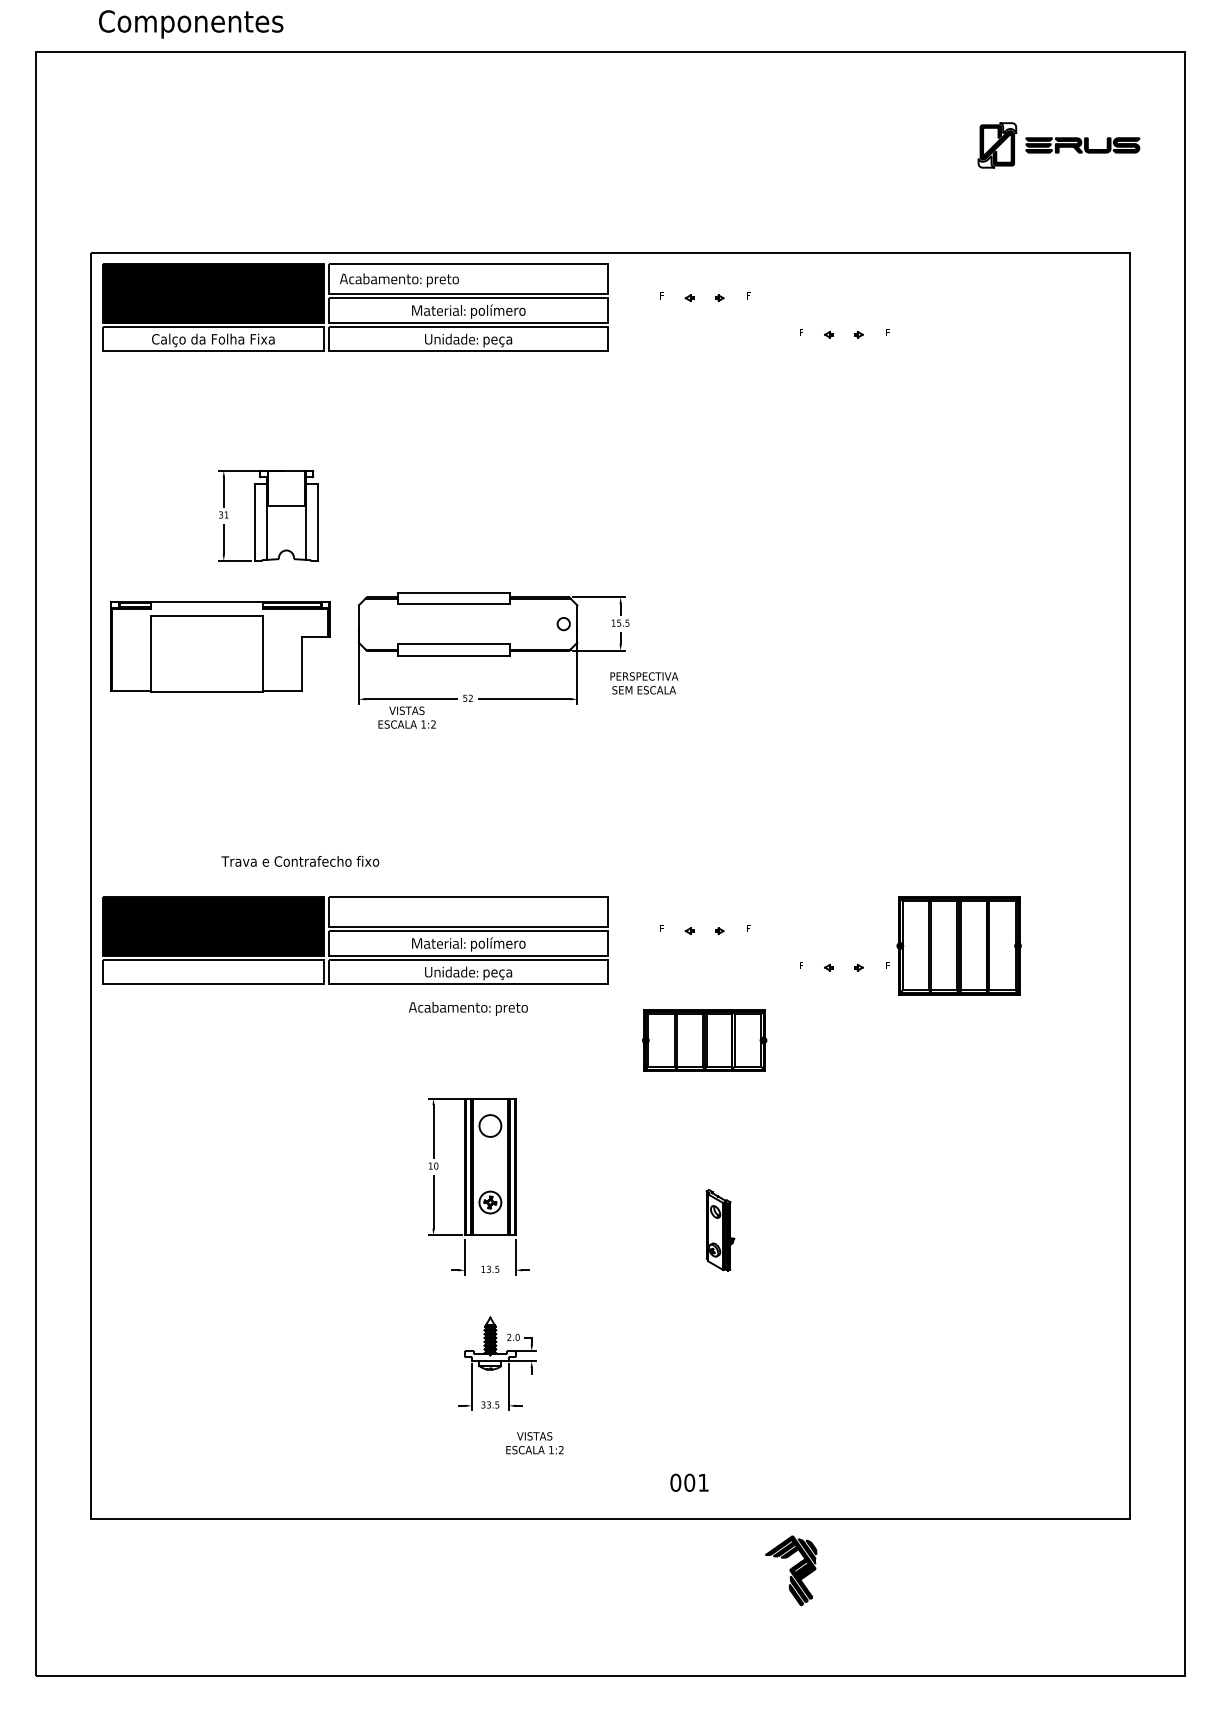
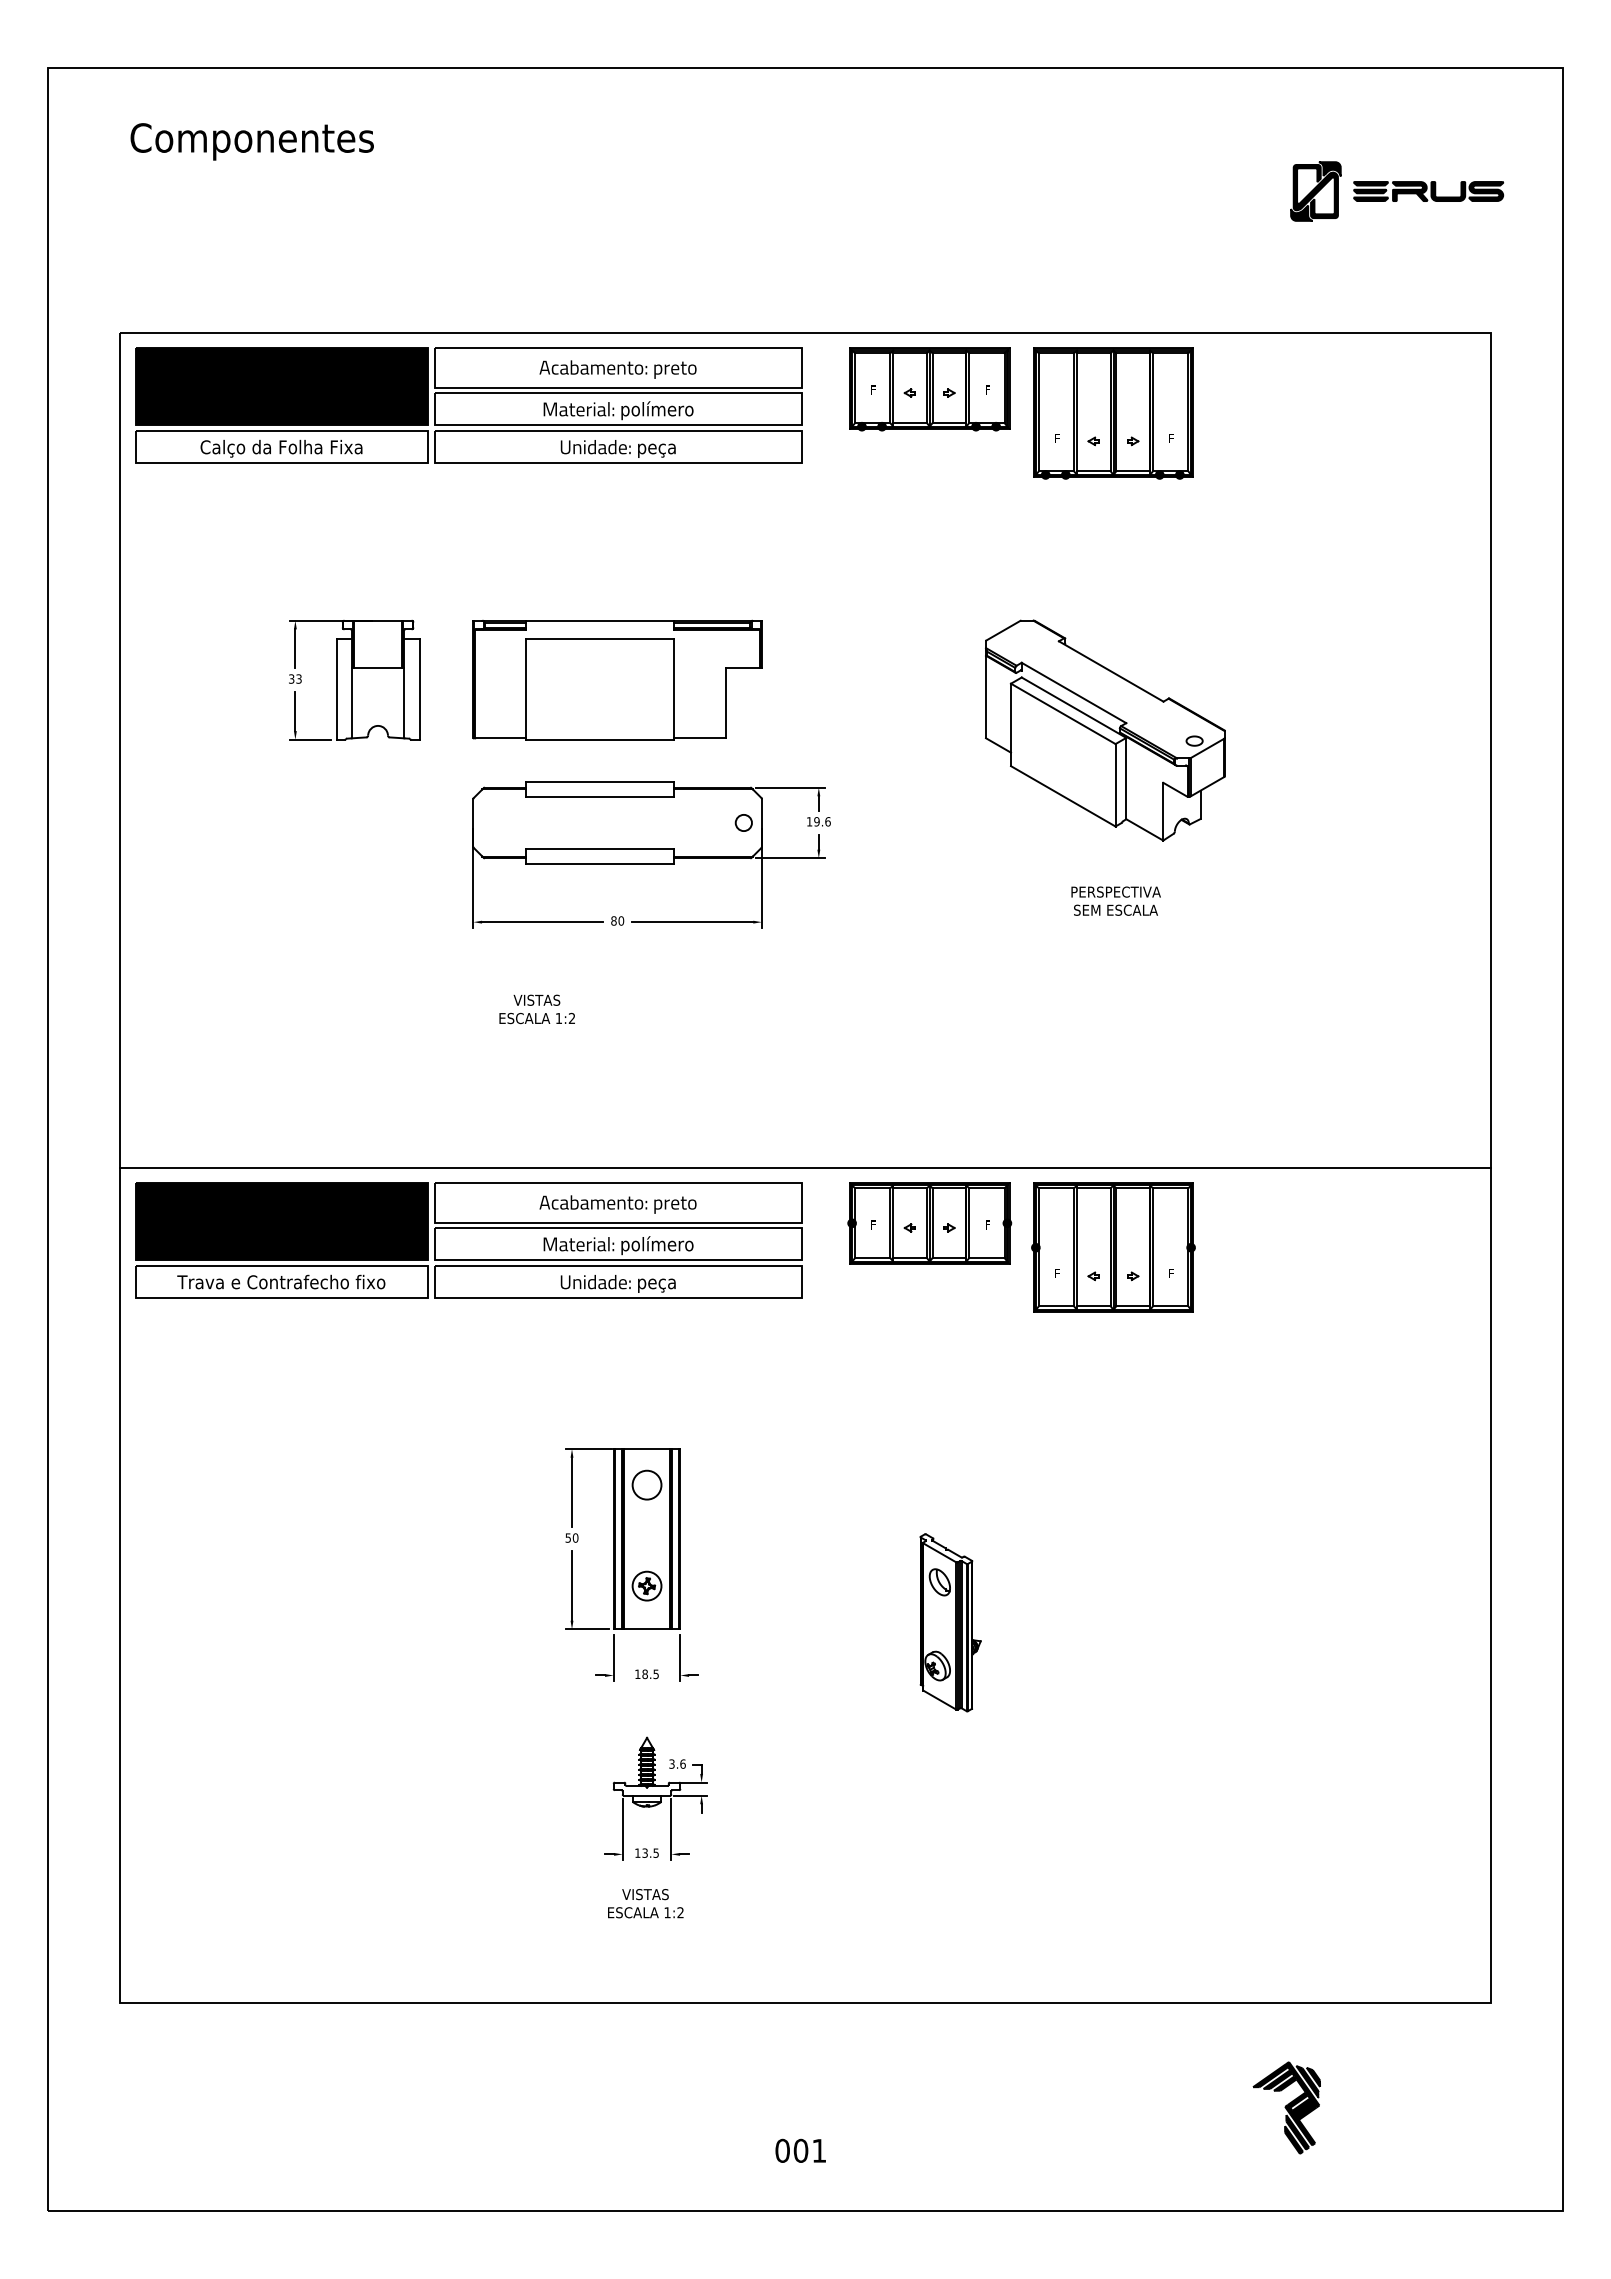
text: (190, 24) -> (251, 141), moved
fill: (1007, 128) -> (1329, 169), added
fill: (986, 161) -> (1301, 212), added
text: (399, 280) -> (617, 369), moved
part: (704, 295) -> (929, 389), added
part: (843, 313) -> (1113, 413), added
text: (226, 514) -> (298, 678), 31 -> 33
part: (837, 553) -> (1105, 730), added
text: (623, 622) -> (822, 821), 15.5 -> 19.6
part: (220, 646) -> (617, 679), moved
text: (643, 682) -> (1115, 900), moved
text: (467, 697) -> (617, 920), 52 -> 80
text: (406, 717) -> (536, 1009), moved
text: (300, 860) -> (281, 1281), moved
line: (610, 885) -> (805, 1168), added
part: (959, 945) -> (1113, 1247), moved
text: (467, 1008) -> (617, 1204), moved
part: (704, 1040) -> (929, 1223), moved
text: (430, 1165) -> (567, 1537), 10 -> 50
part: (720, 1230) -> (950, 1622), size x1.67
text: (488, 1268) -> (644, 1673), 13.5 -> 18.5
text: (513, 1336) -> (677, 1763), 2.0 -> 3.6
text: (483, 1404) -> (637, 1852), 33.5 -> 13.5
text: (534, 1443) -> (645, 1903), moved
text: (689, 1482) -> (800, 2150), moved
part: (790, 1570) -> (1286, 2107), moved

